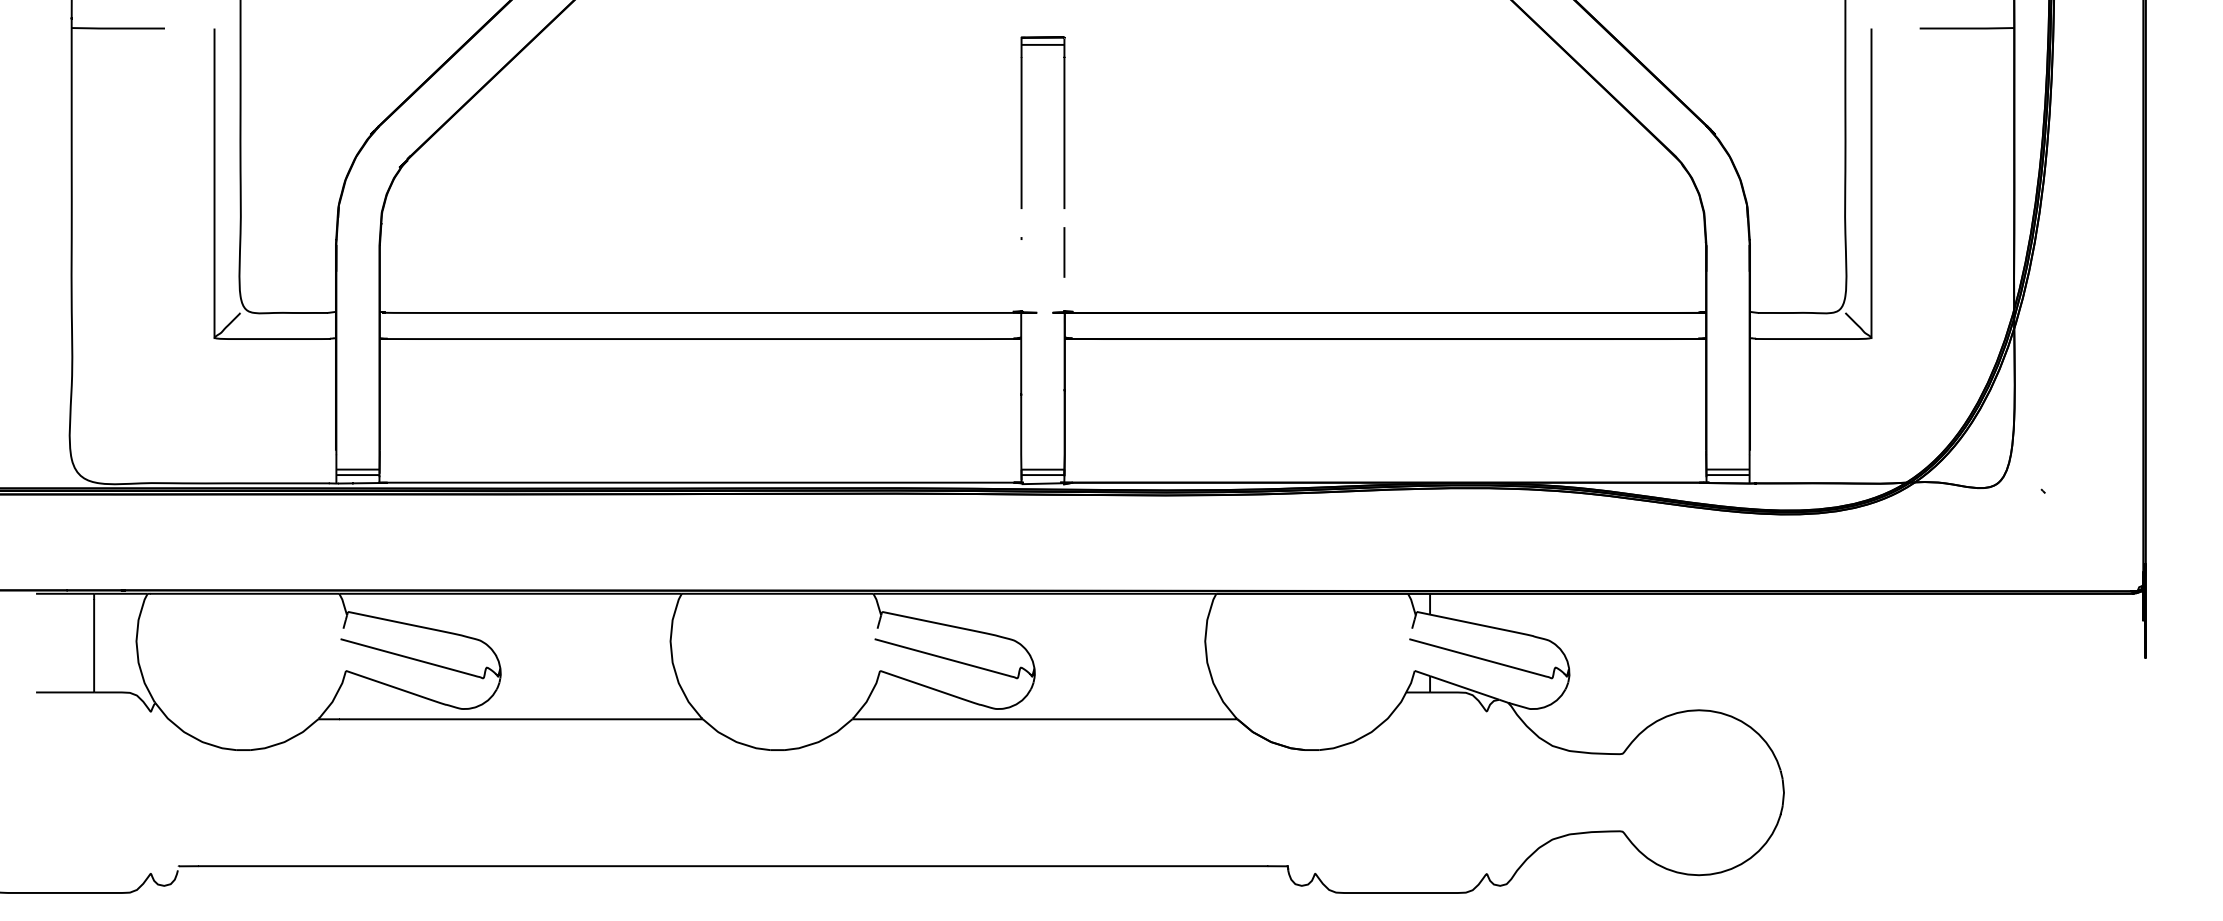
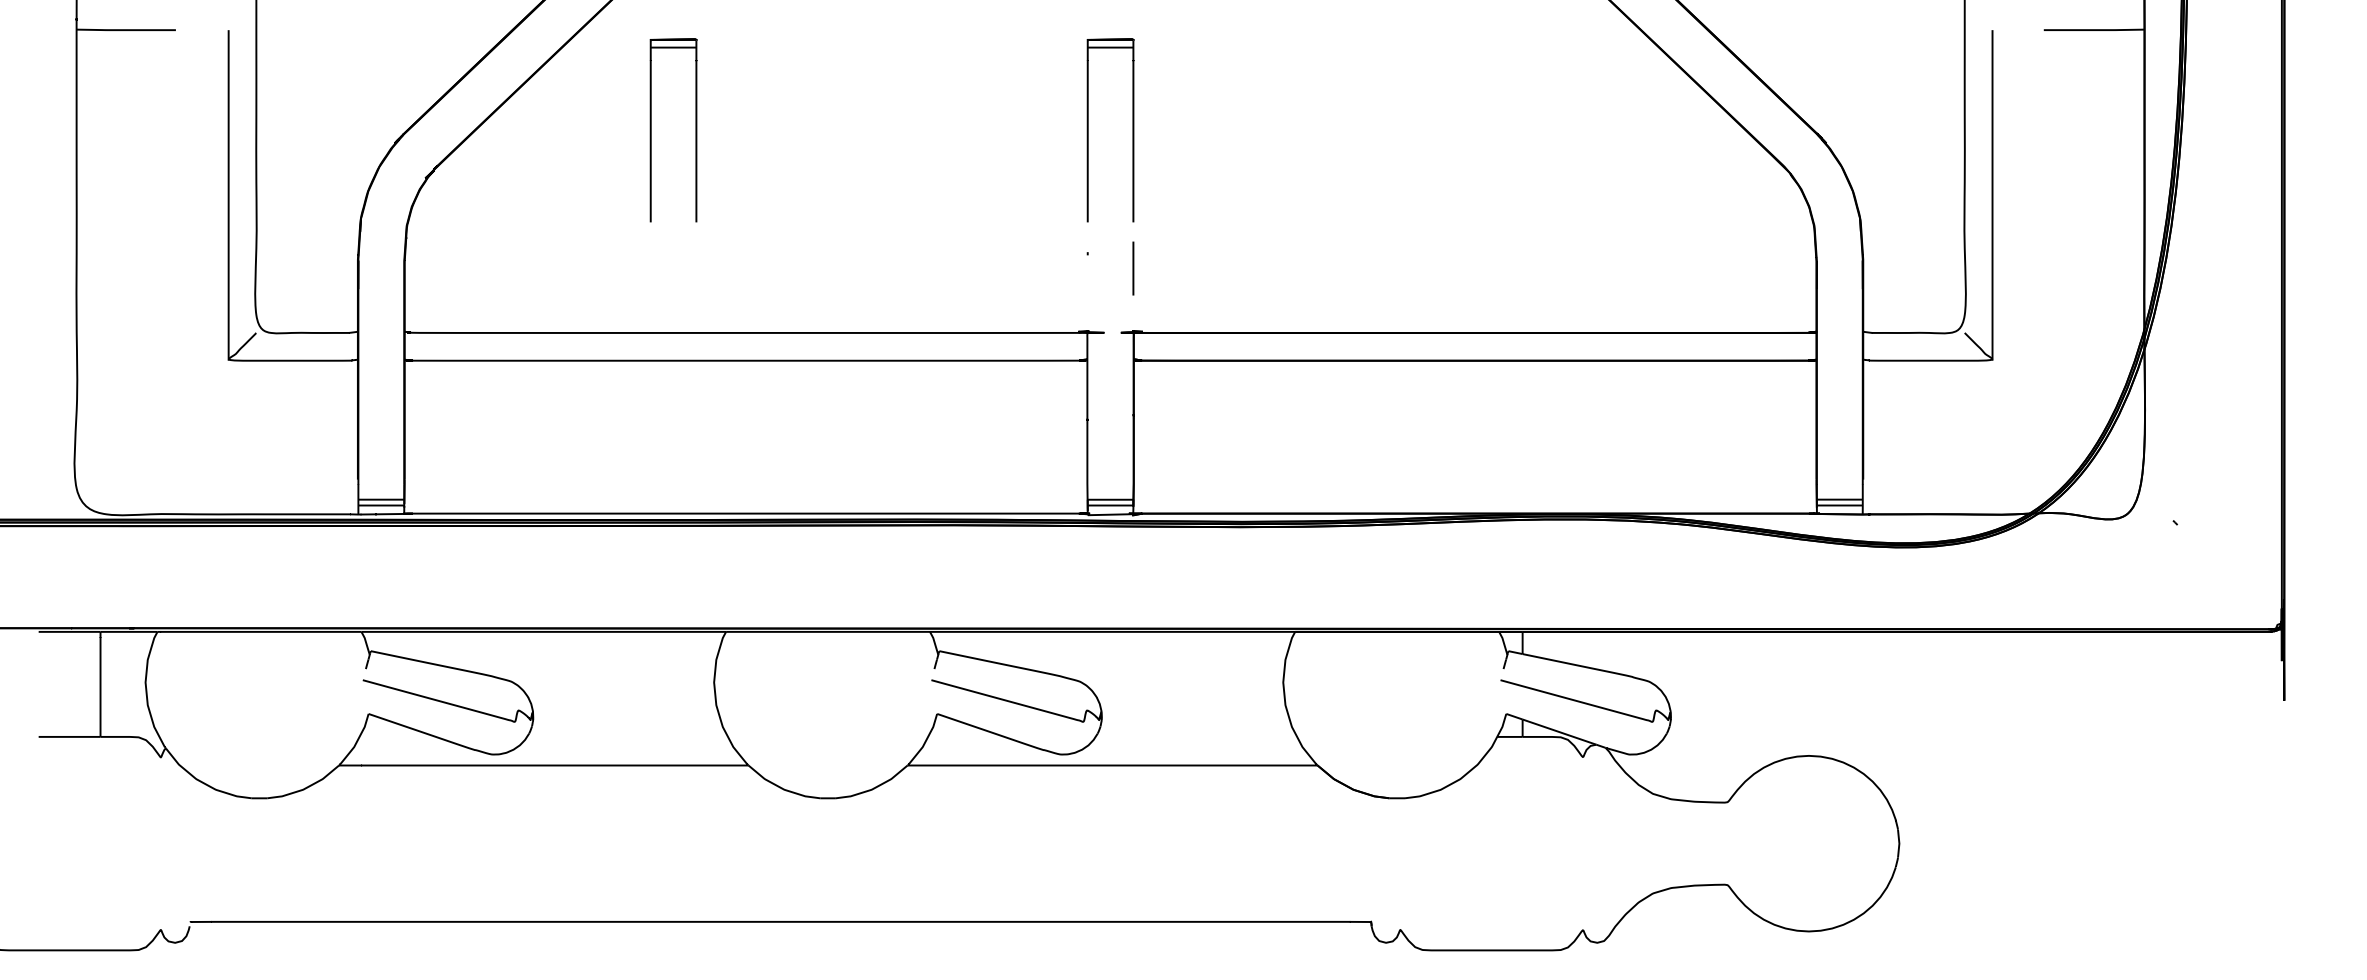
part: (611, 122) -> (651, 130), added

